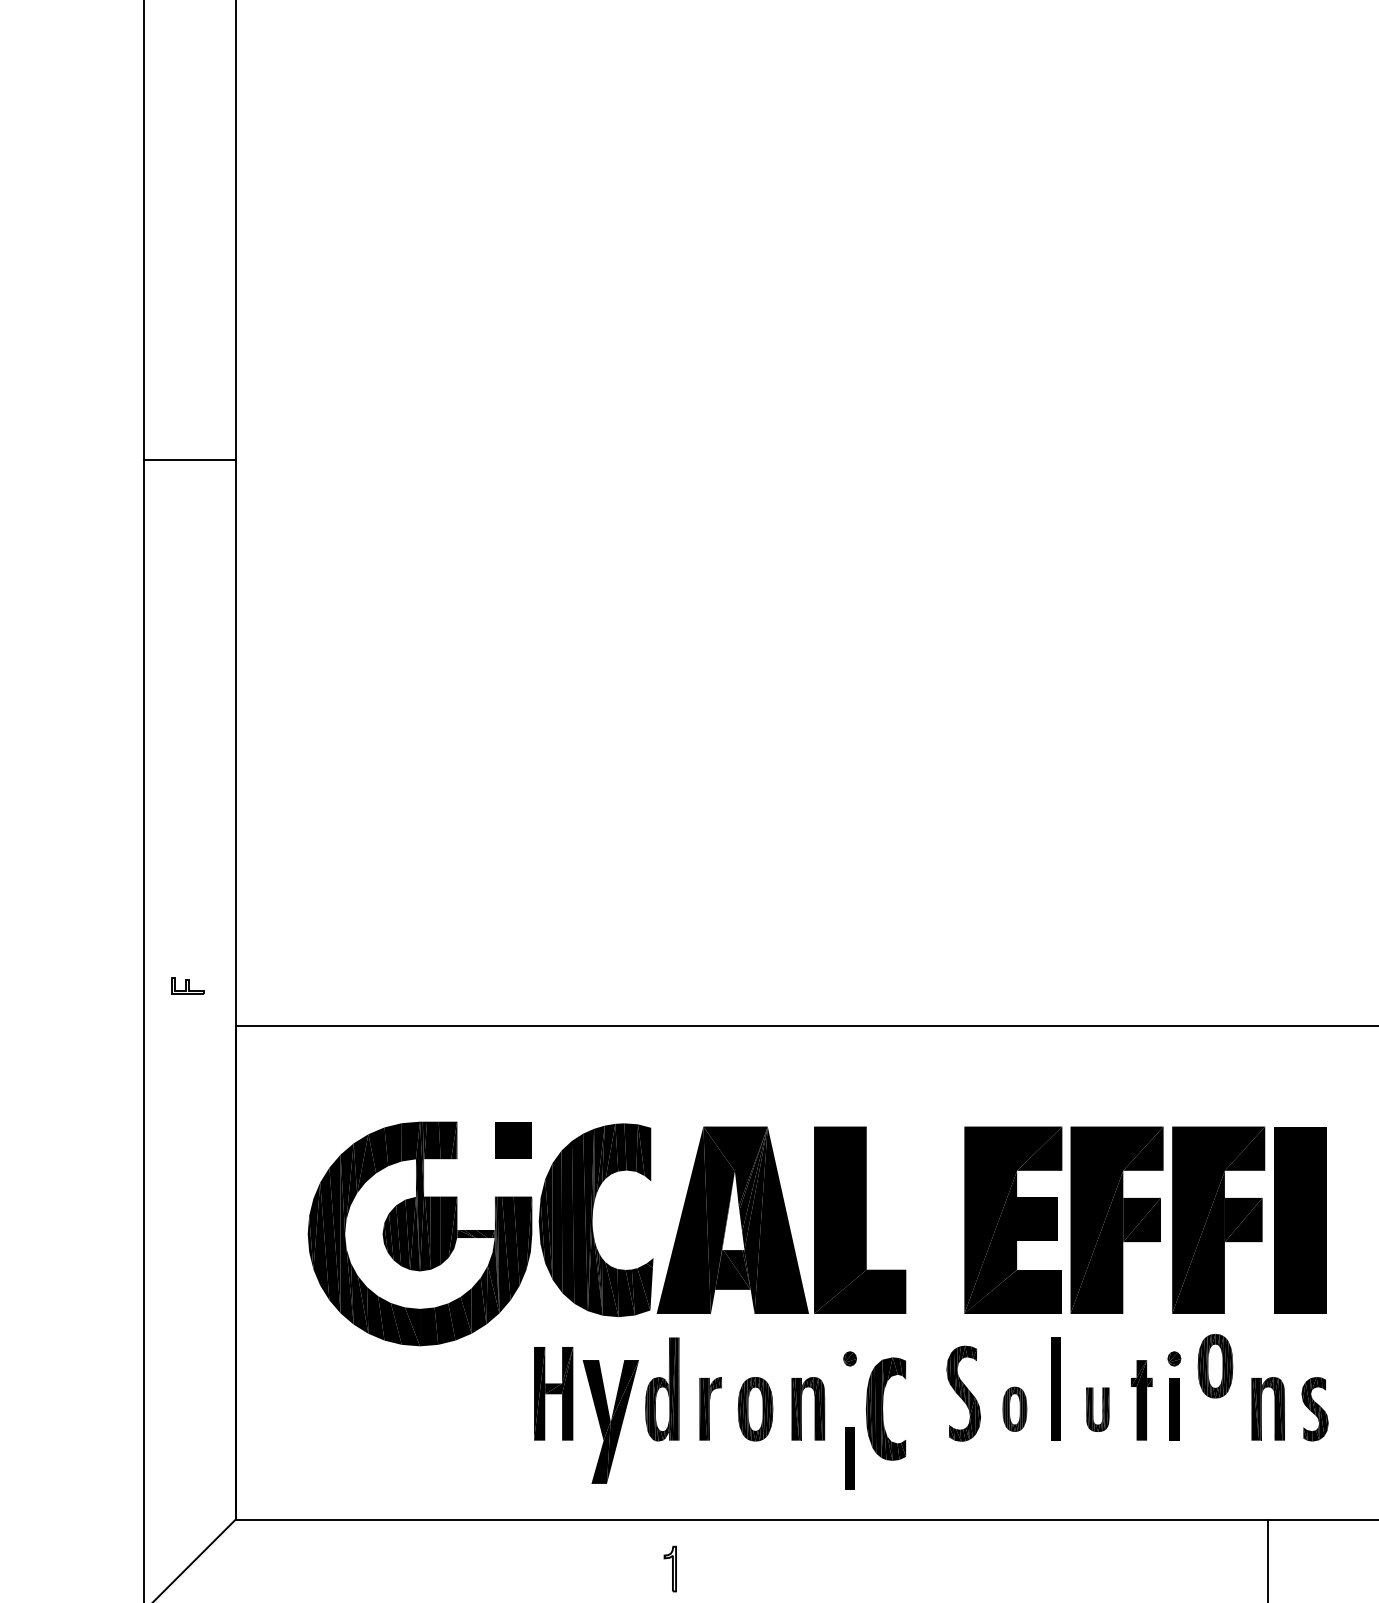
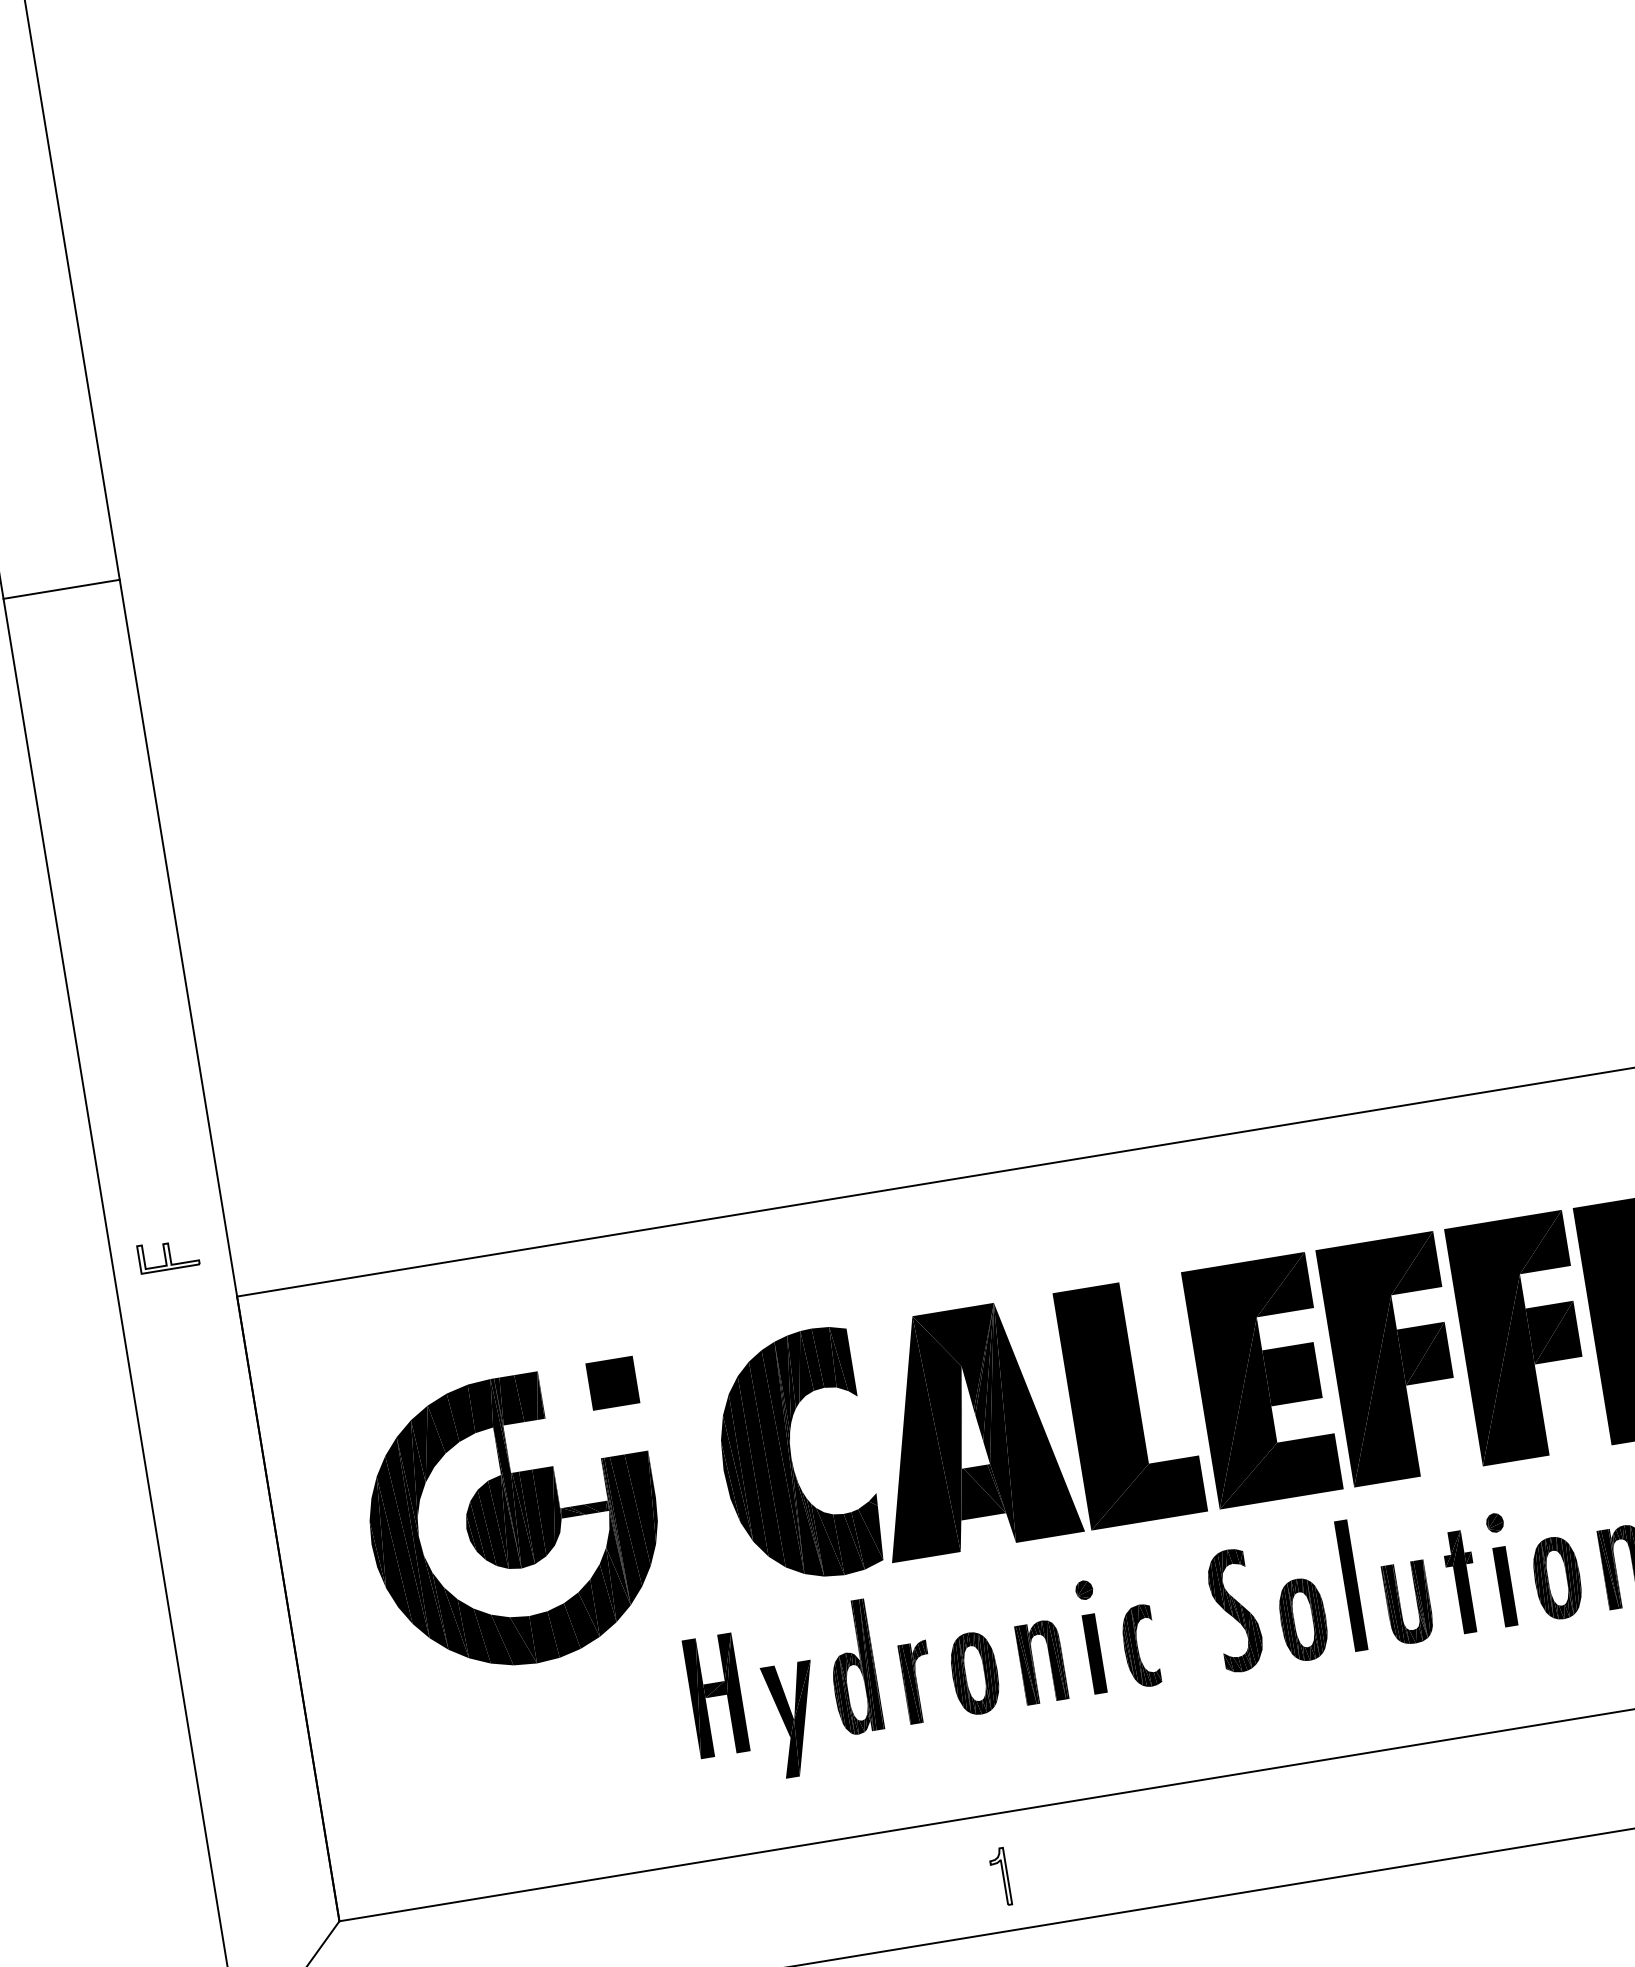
part: (187, 985) -> (167, 1254), size x1.43
part: (722, 1220) -> (956, 1431), moved
part: (1215, 1366) -> (1557, 1578), moved
part: (885, 1409) -> (1139, 1646), size x0.62
part: (1014, 1409) -> (1303, 1620), size x1.43
part: (1097, 1409) -> (1408, 1602), size x1.43
part: (610, 1422) -> (794, 1720), size x0.71
part: (849, 1458) -> (1094, 1654), moved
part: (669, 1568) -> (999, 1876), moved

